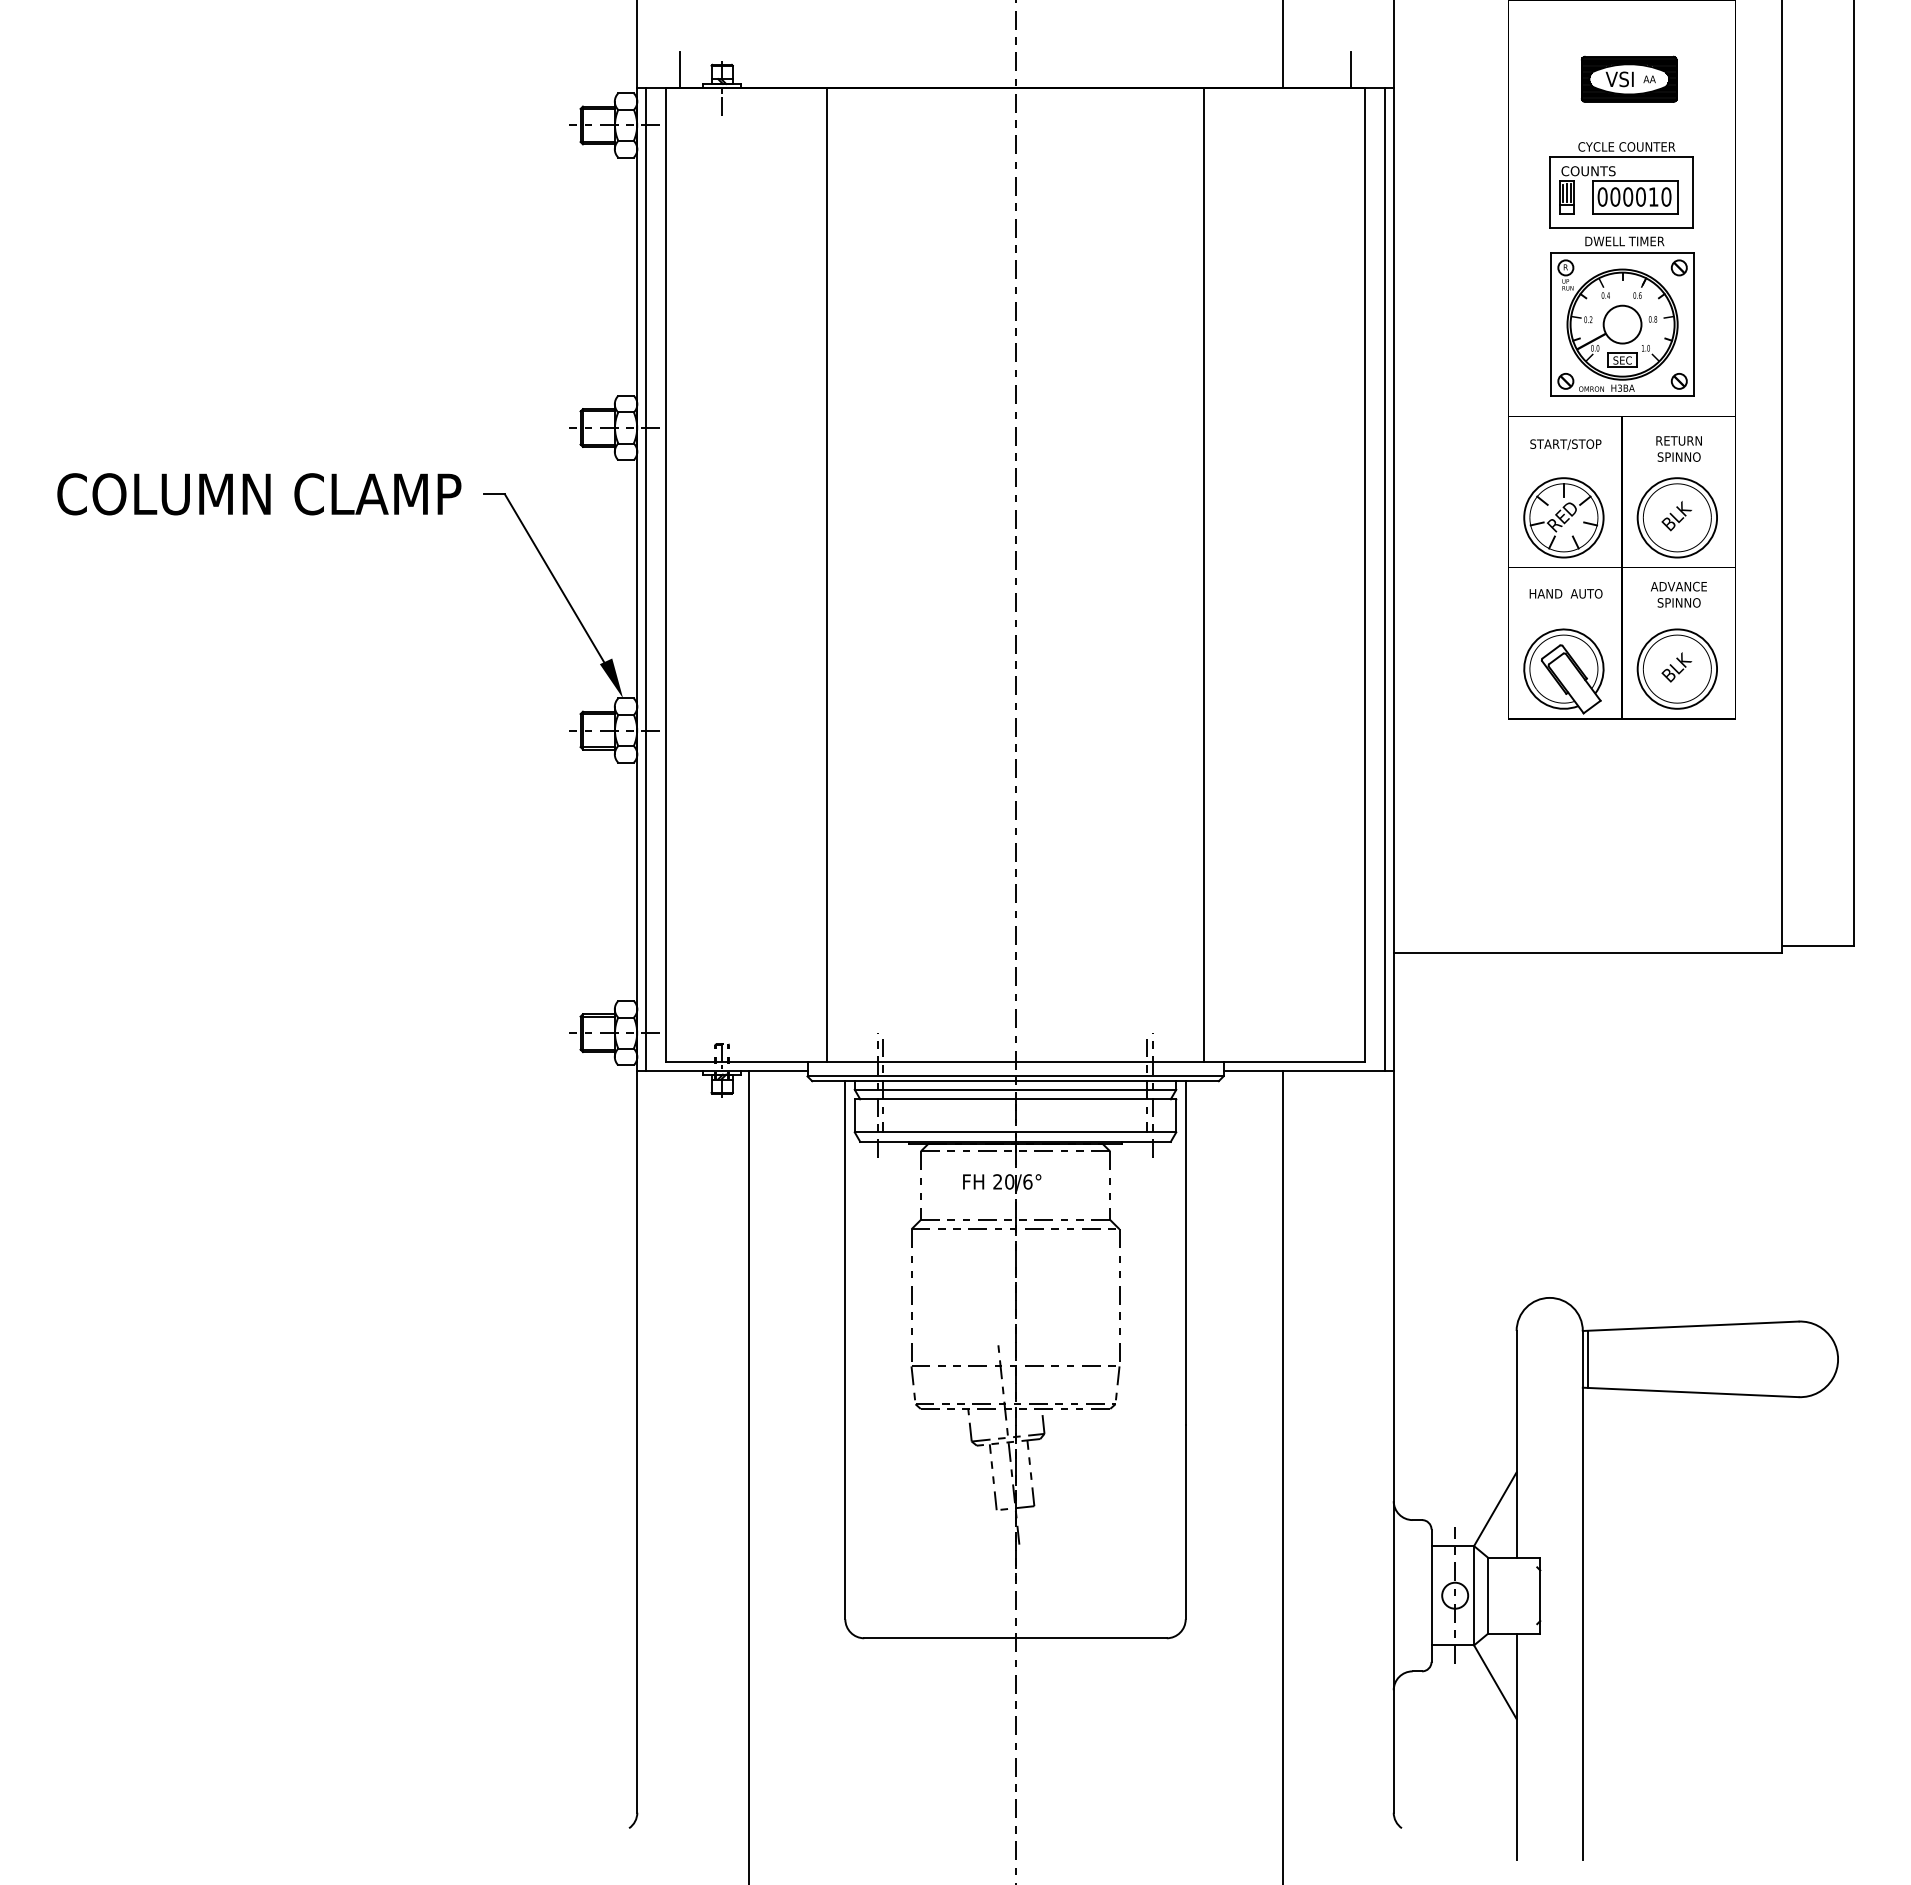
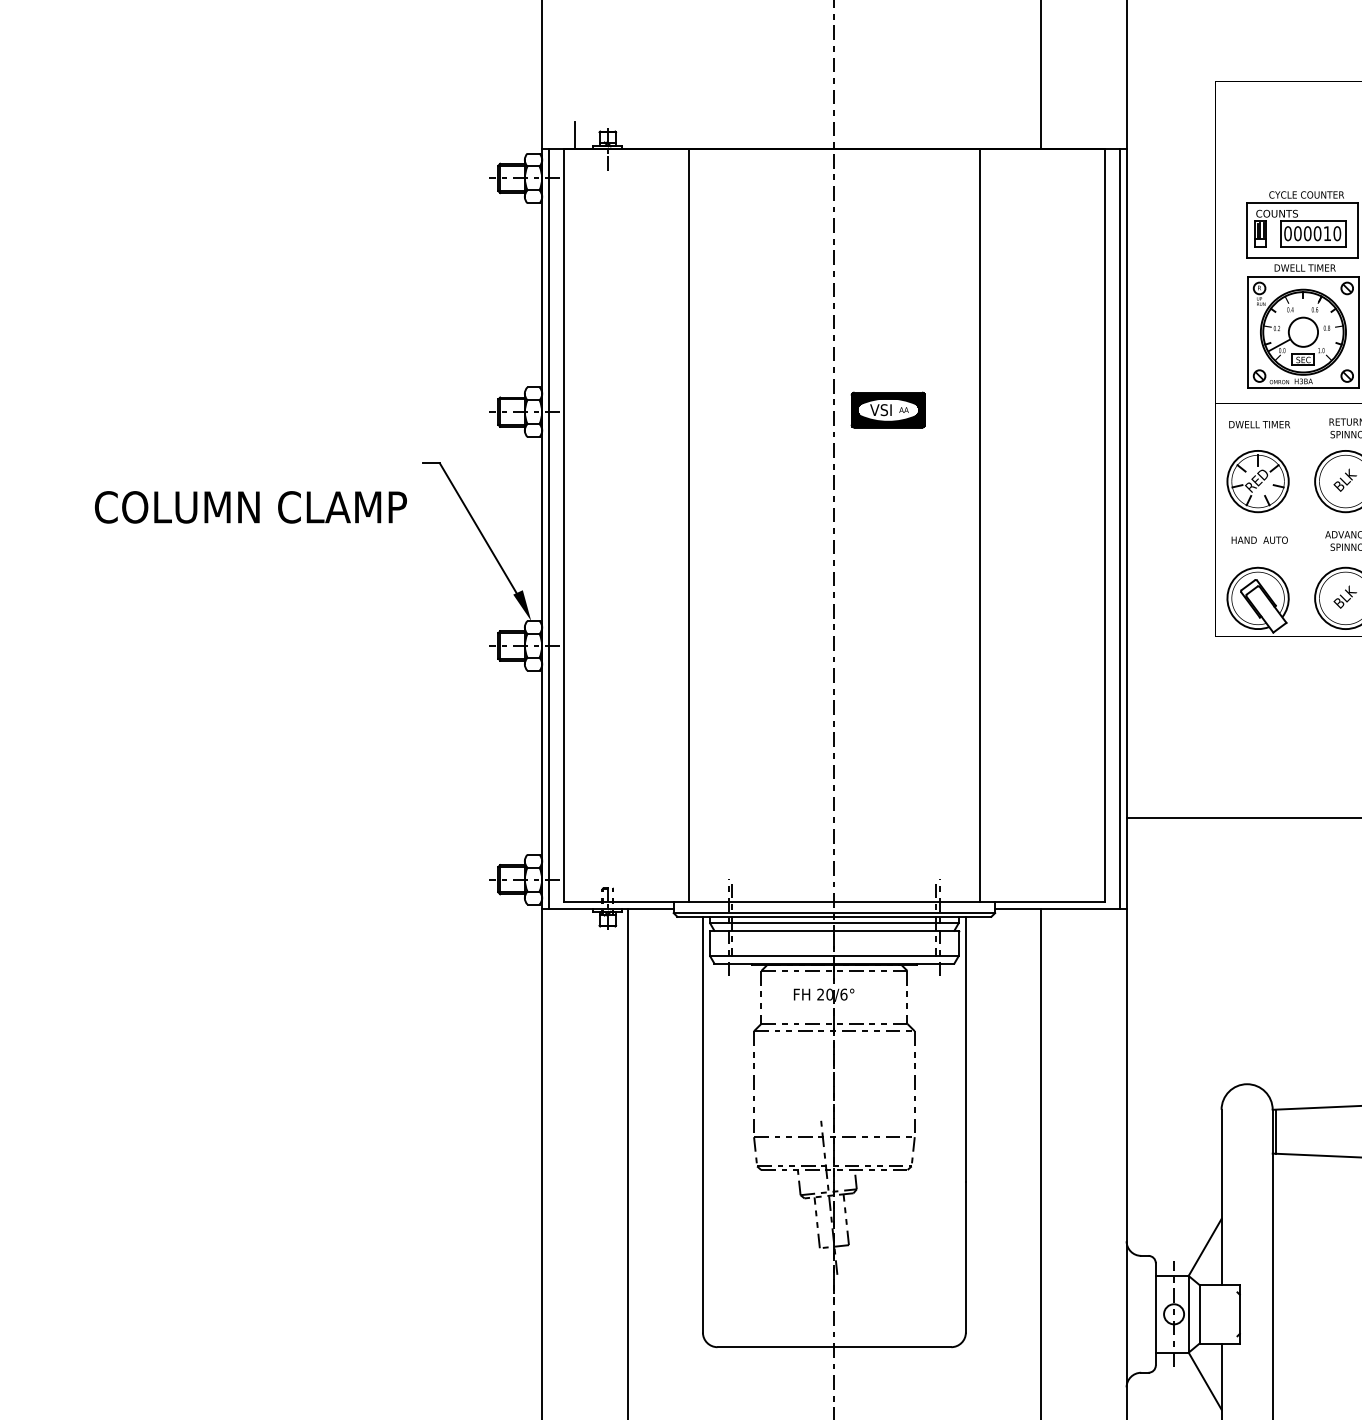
line: (1351, 69) -> (1093, 135), removed
part: (1629, 78) -> (888, 409), moved
text: (1565, 444) -> (1259, 424), START/STOP -> DWELL TIMER
text: (259, 494) -> (251, 507), moved

